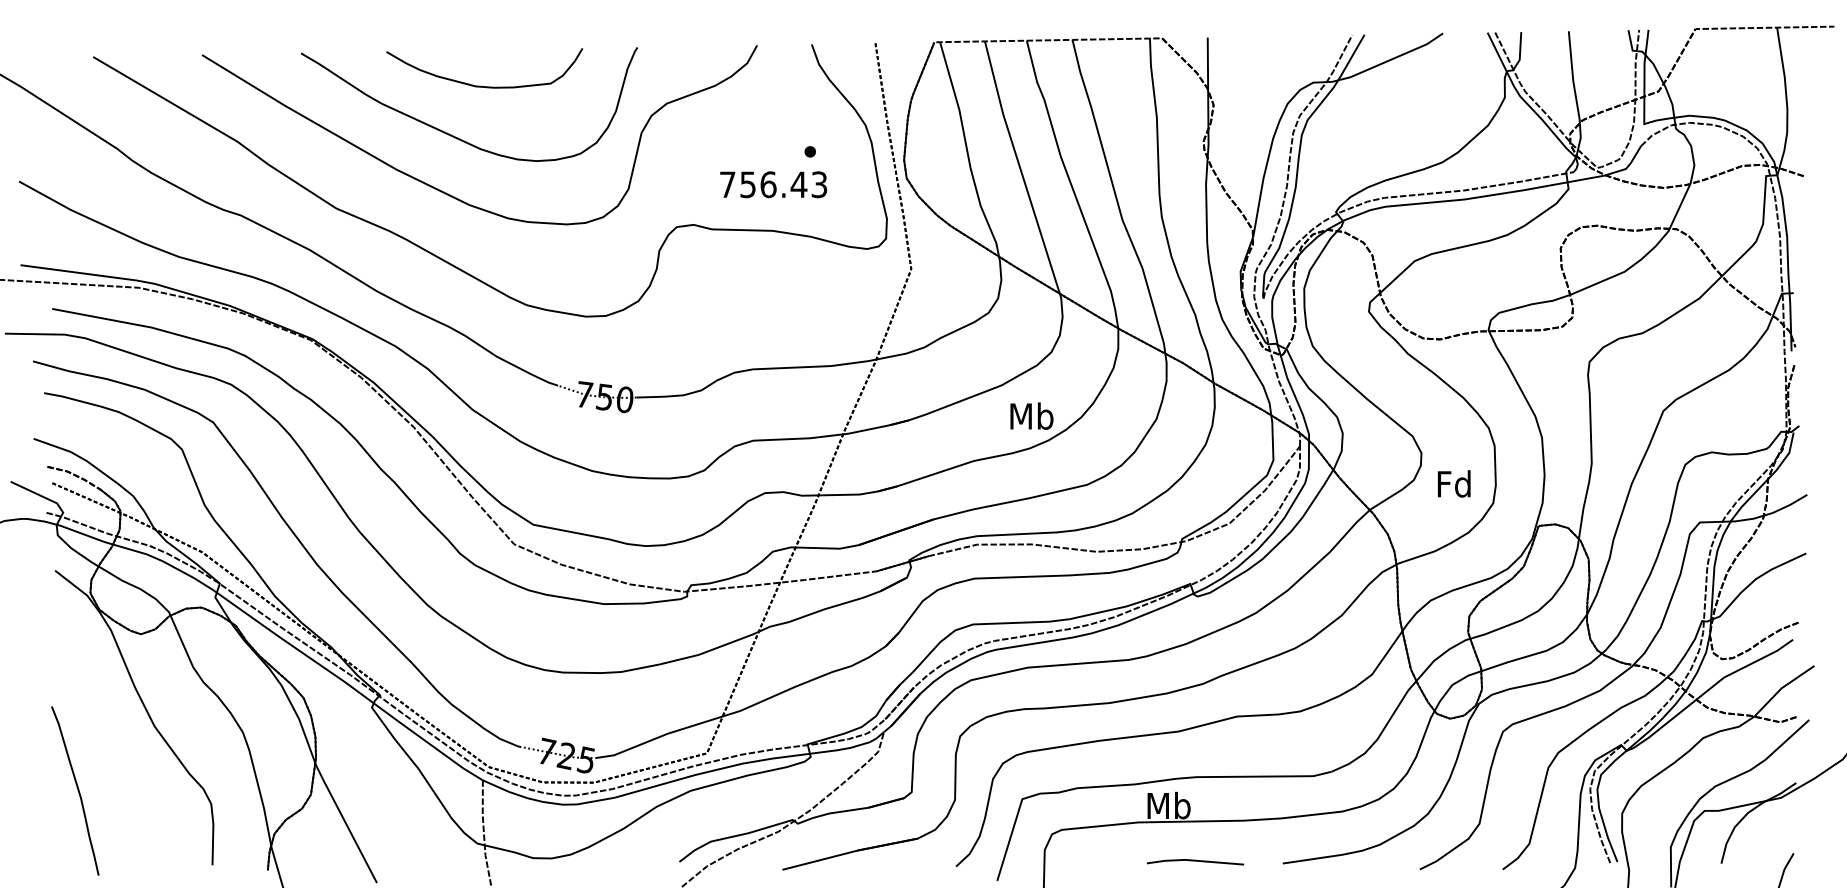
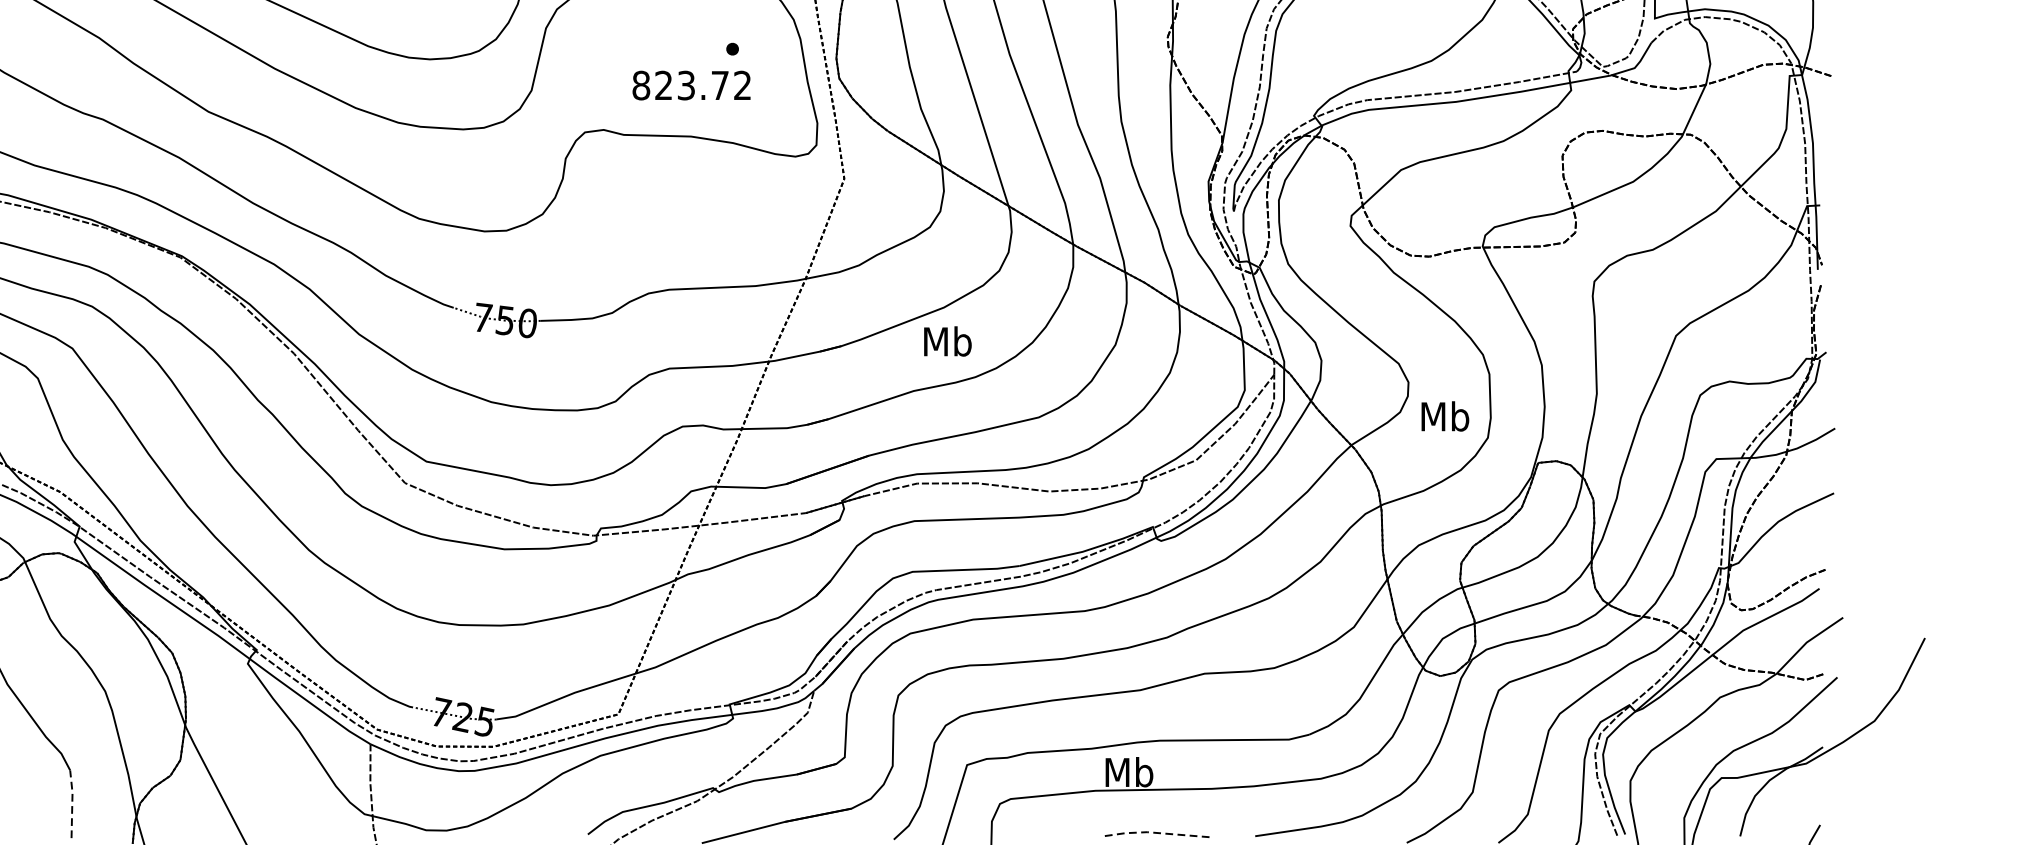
text: (773, 184) -> (691, 85), 756.43 -> 823.72
text: (1031, 415) -> (947, 340), moved
text: (1454, 483) -> (1445, 415), Fd -> Mb
line: (213, 833) -> (72, 803), solid -> dashed
line: (1194, 860) -> (1157, 832), solid -> dashed

